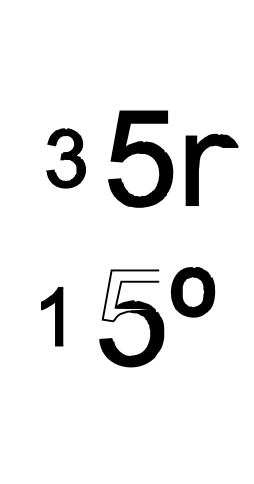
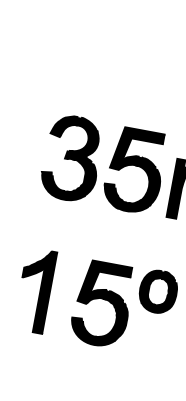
part: (65, 158) -> (71, 158), size x1.67
fill: (130, 295) -> (104, 284), added
part: (52, 316) -> (35, 290), size x1.67

